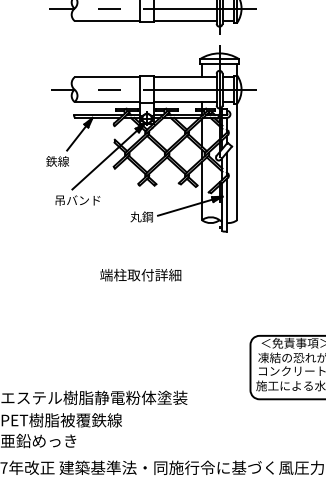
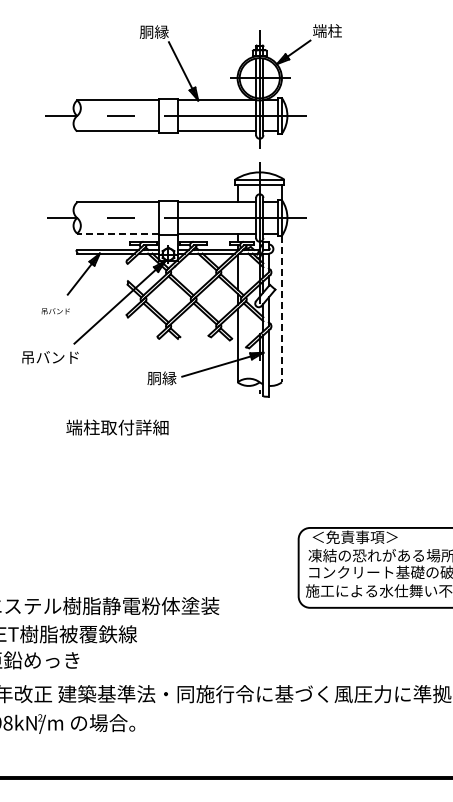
line: (106, 101) -> (117, 233), solid -> dashed
text: (57, 161) -> (55, 308), 鉄線 -> 吊バンド
line: (236, 162) -> (281, 309), solid -> dashed
text: (78, 200) -> (50, 357), moved
text: (141, 217) -> (161, 378), 丸鋼 -> 胴縁
text: (140, 275) -> (117, 427), moved

